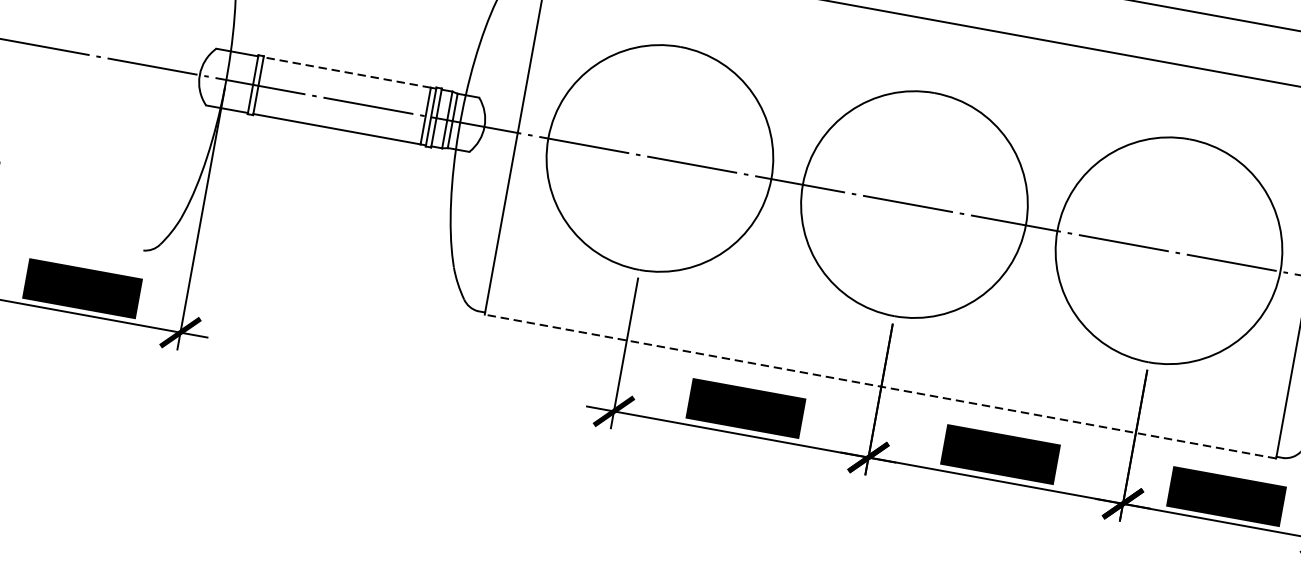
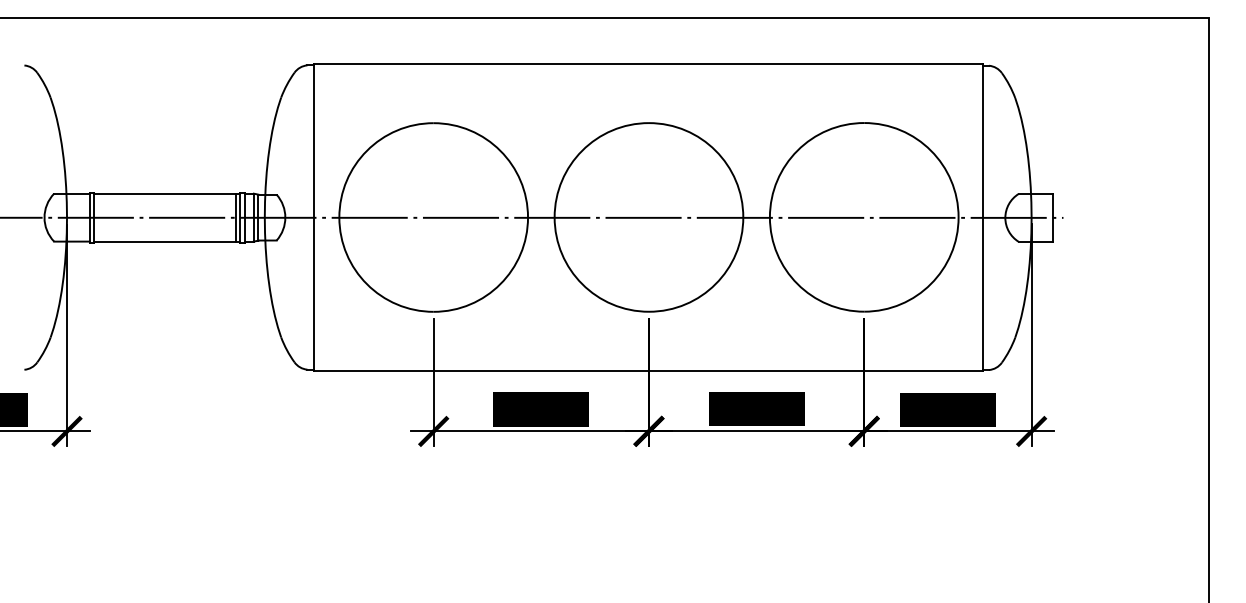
line: (346, 72) -> (164, 193), dashed -> solid
line: (880, 386) -> (648, 371), dashed -> solid

